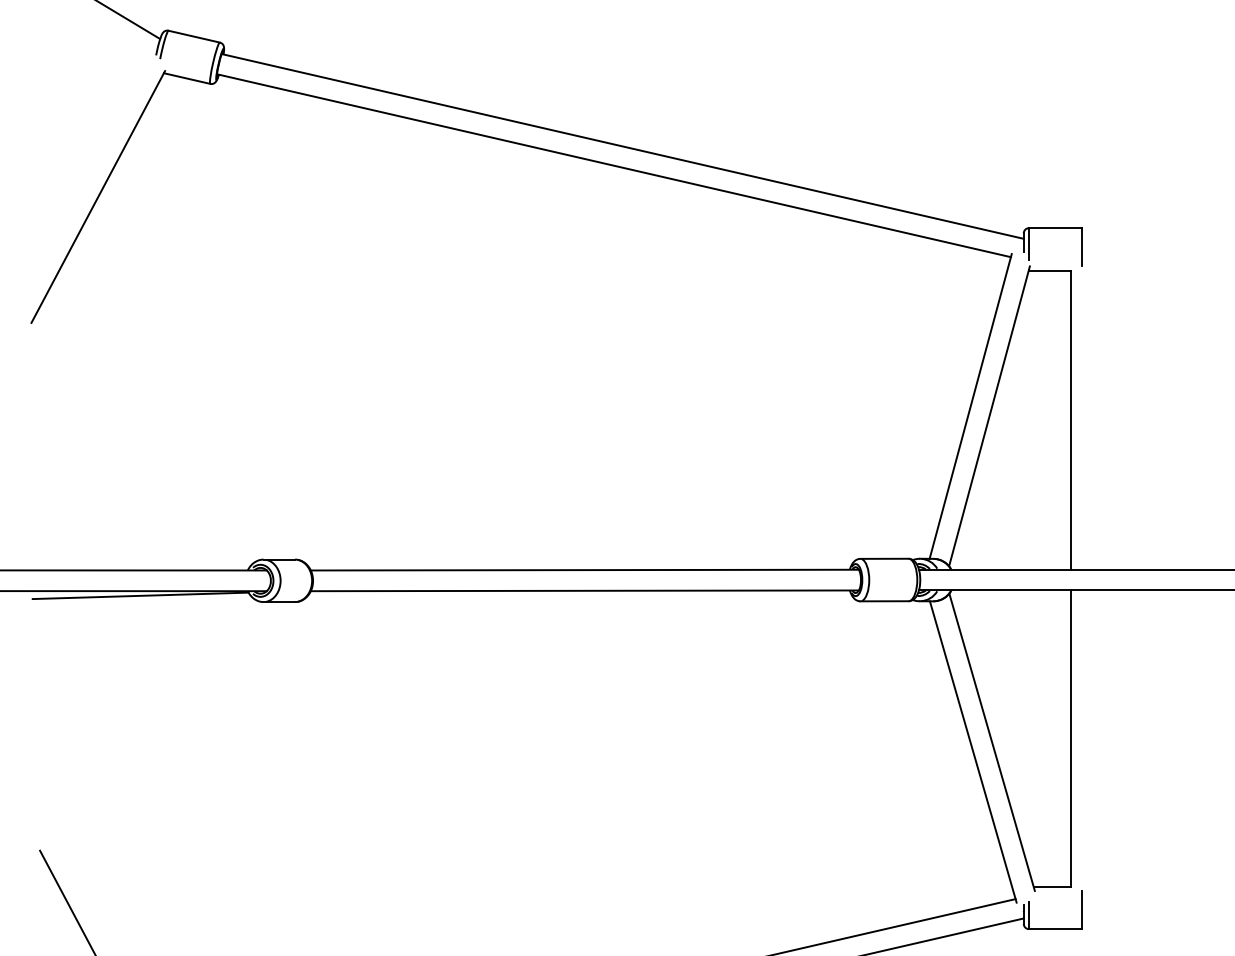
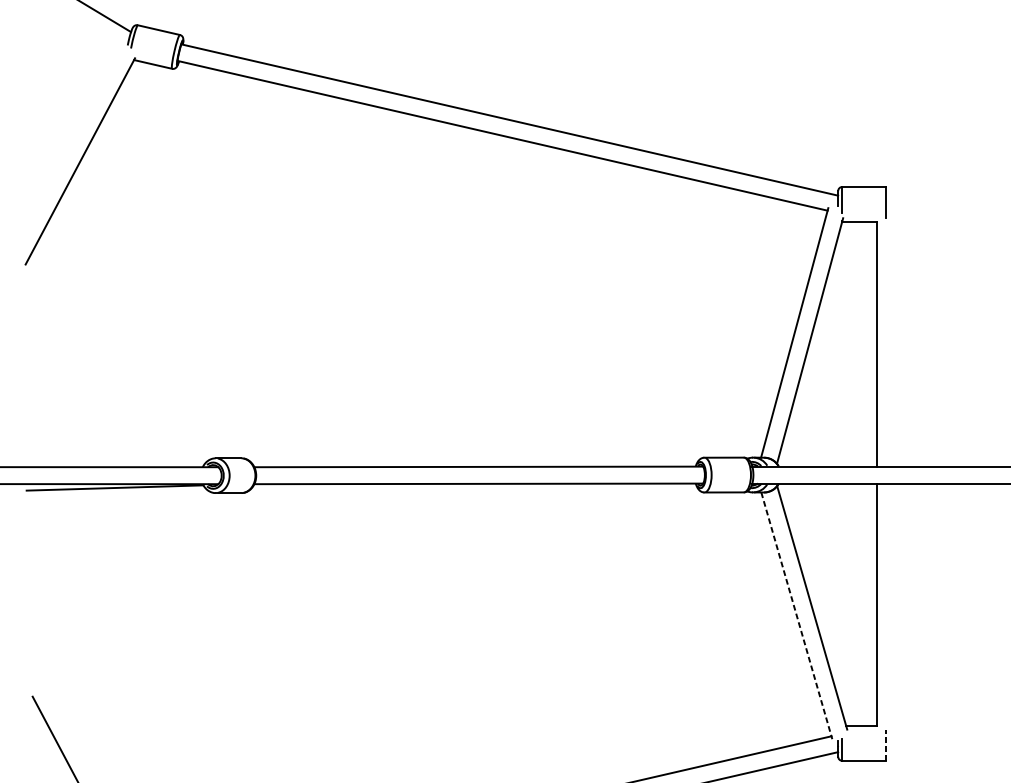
line: (973, 751) -> (796, 615), solid -> dashed
line: (1081, 909) -> (885, 744), solid -> dashed

